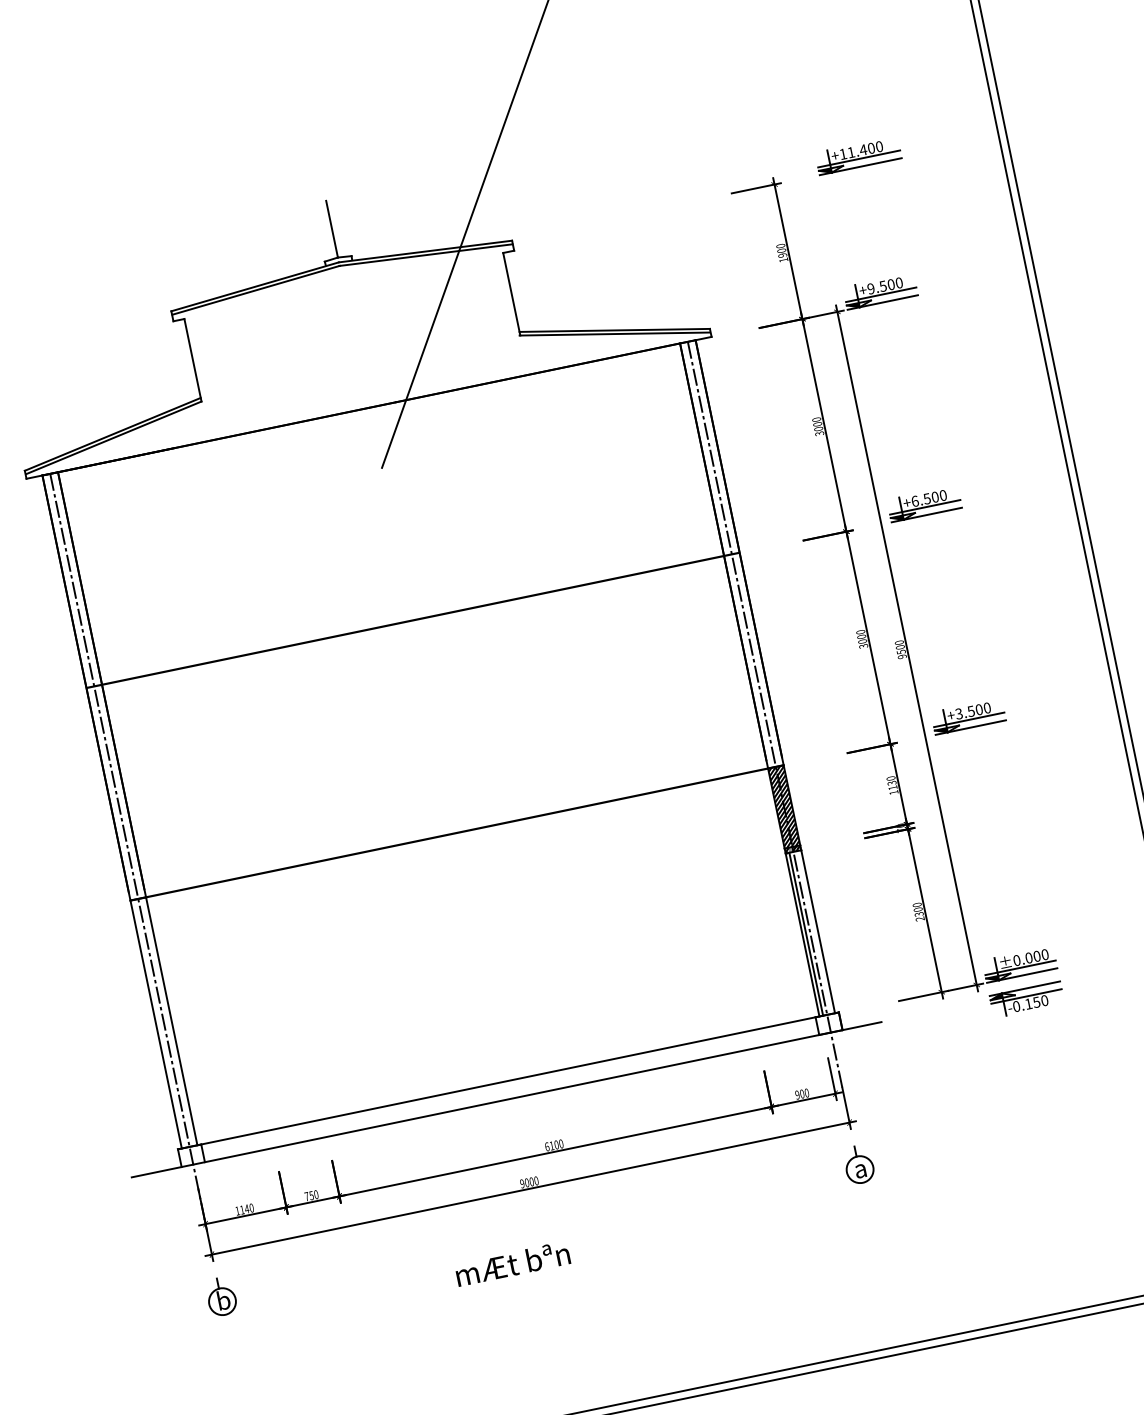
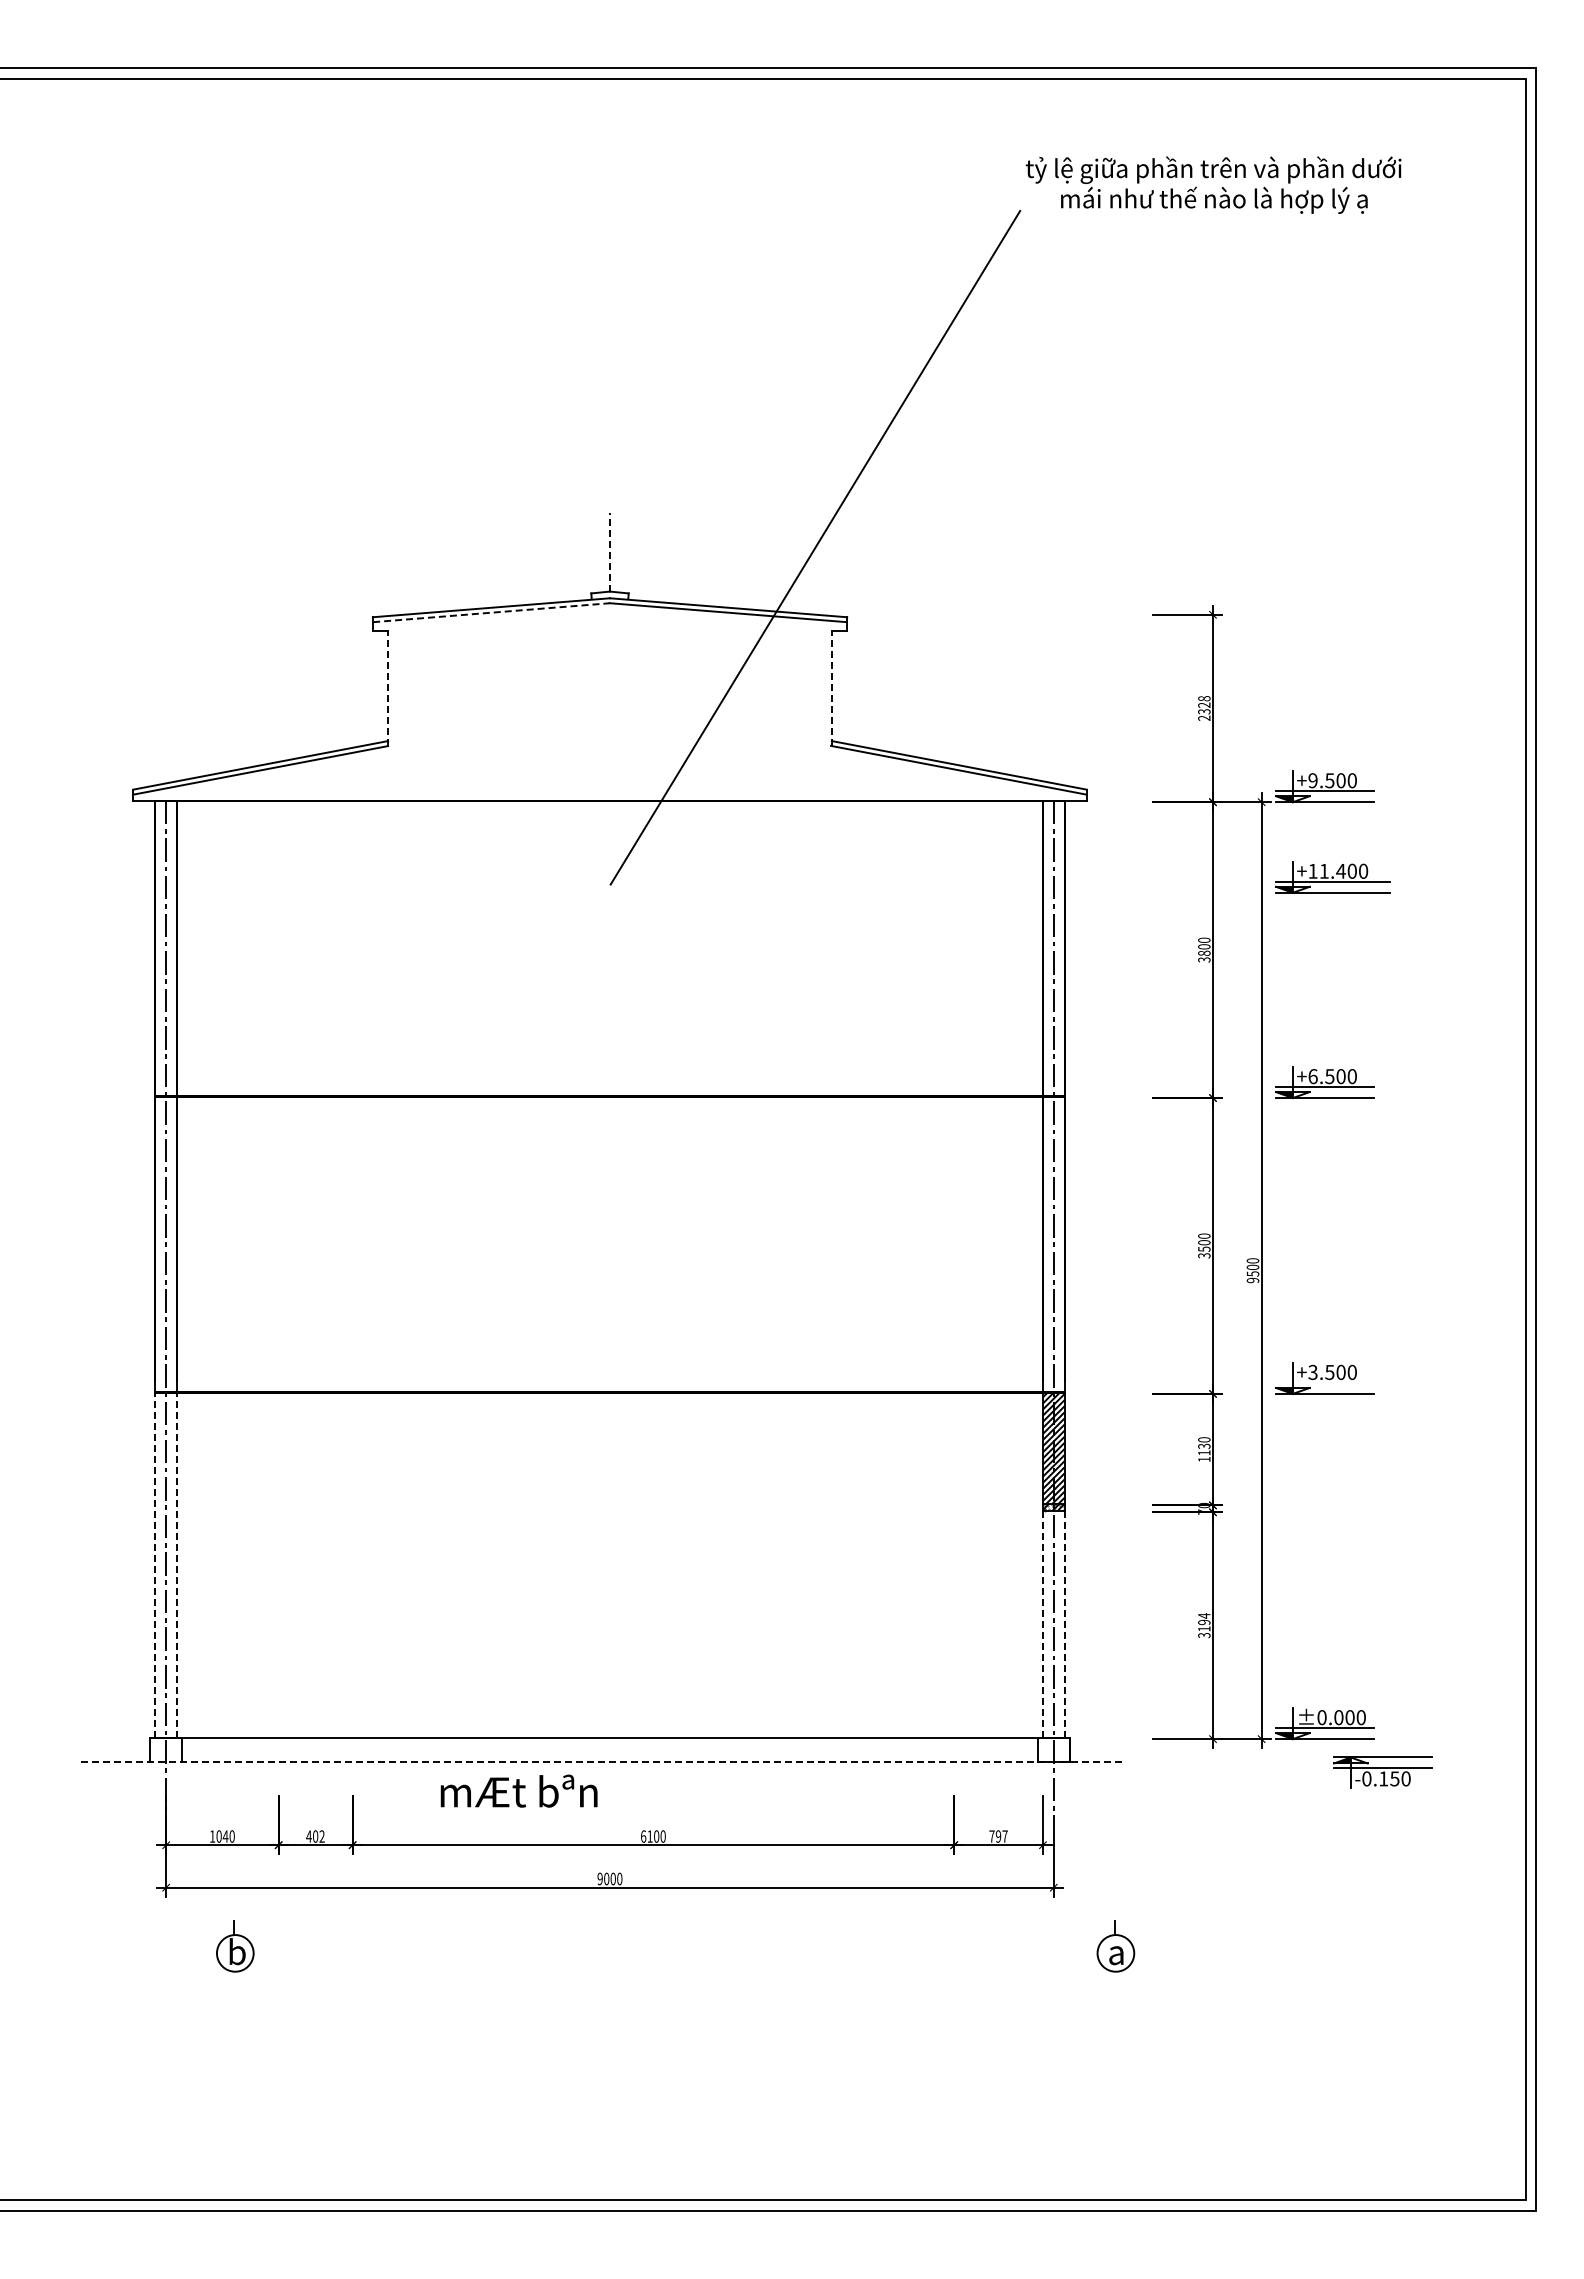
part: (858, 155) -> (1332, 877), moved
line: (332, 228) -> (610, 551), solid -> dashed
text: (782, 253) -> (1204, 708), 1900 -> 2328
line: (255, 290) -> (491, 612), solid -> dashed
line: (511, 294) -> (831, 688), solid -> dashed
line: (193, 360) -> (388, 688), solid -> dashed
text: (818, 428) -> (1204, 952), 3000 -> 3800
text: (862, 641) -> (1204, 1248), 3000 -> 3500
line: (969, 720) -> (1324, 1383), removed
text: (918, 911) -> (1204, 1625), 2300 -> 3194
line: (817, 931) -> (1064, 1623), solid -> dashed
line: (806, 933) -> (1048, 1623), removed
line: (802, 935) -> (1042, 1624), solid -> dashed
part: (1026, 999) -> (1382, 1772), moved
line: (172, 1021) -> (177, 1565), solid -> dashed
line: (156, 1024) -> (155, 1565), solid -> dashed
text: (802, 1094) -> (998, 1836), 900 -> 797
line: (506, 1099) -> (602, 1762), solid -> dashed
part: (858, 1164) -> (1115, 1946), moved
text: (311, 1195) -> (315, 1836), 750 -> 402
text: (241, 1210) -> (218, 1836), 1140 -> 1040
text: (512, 1263) -> (518, 1790), moved
part: (221, 1296) -> (235, 1946), moved

